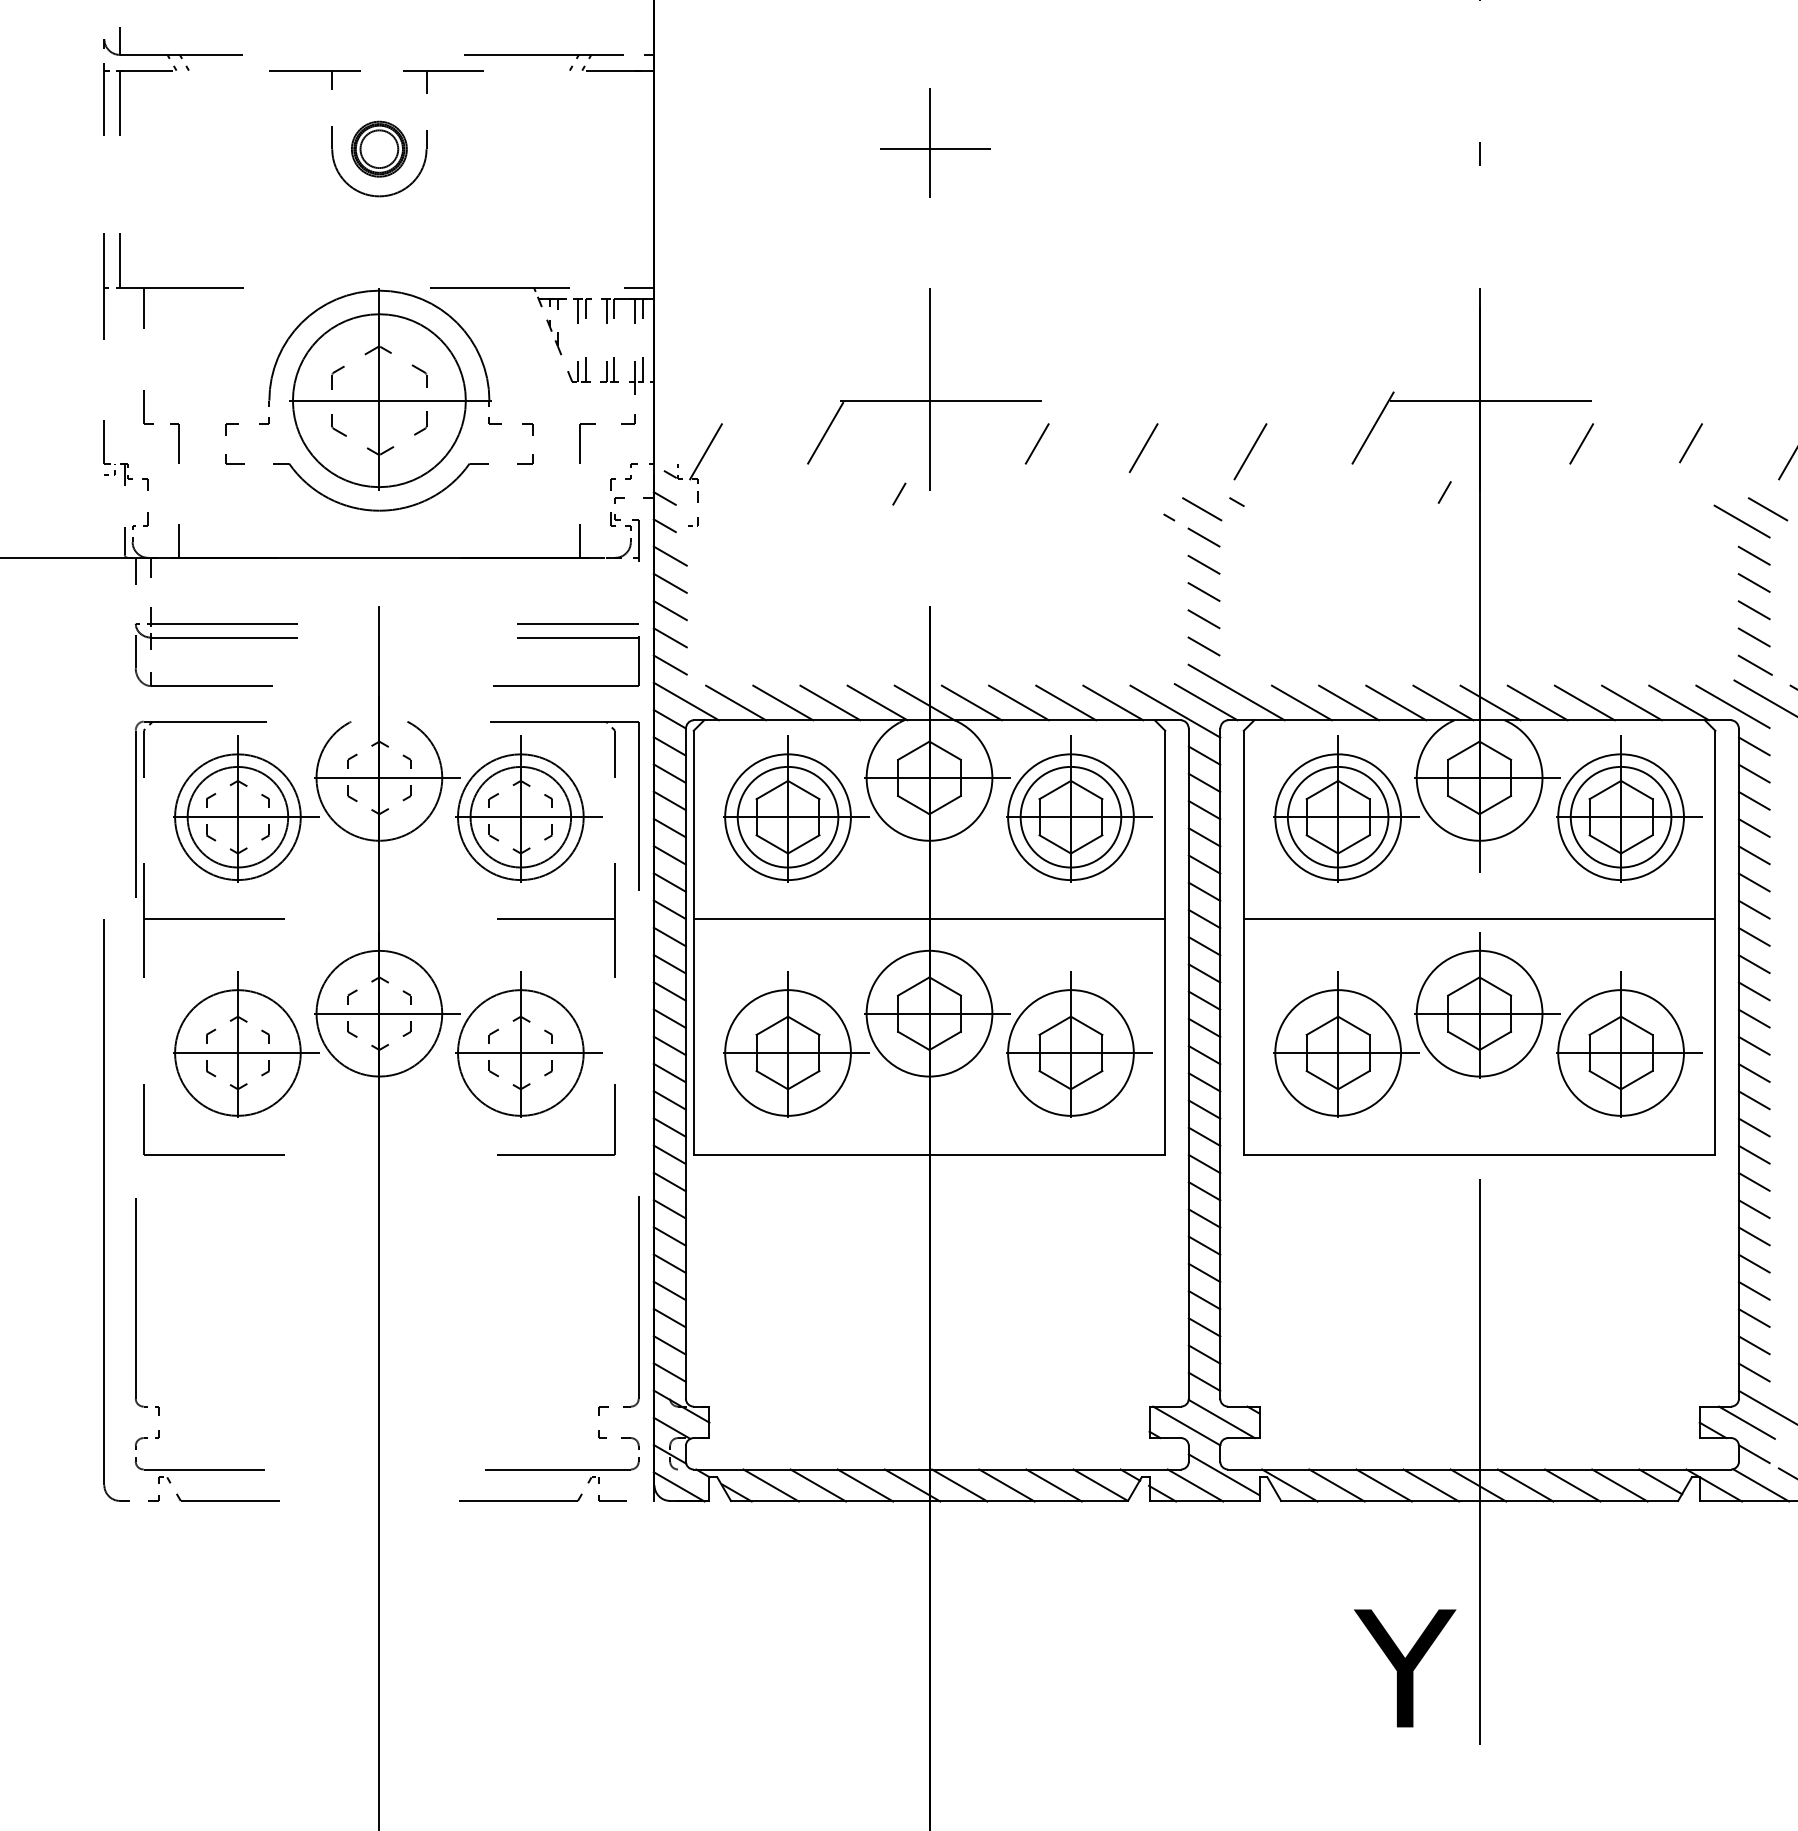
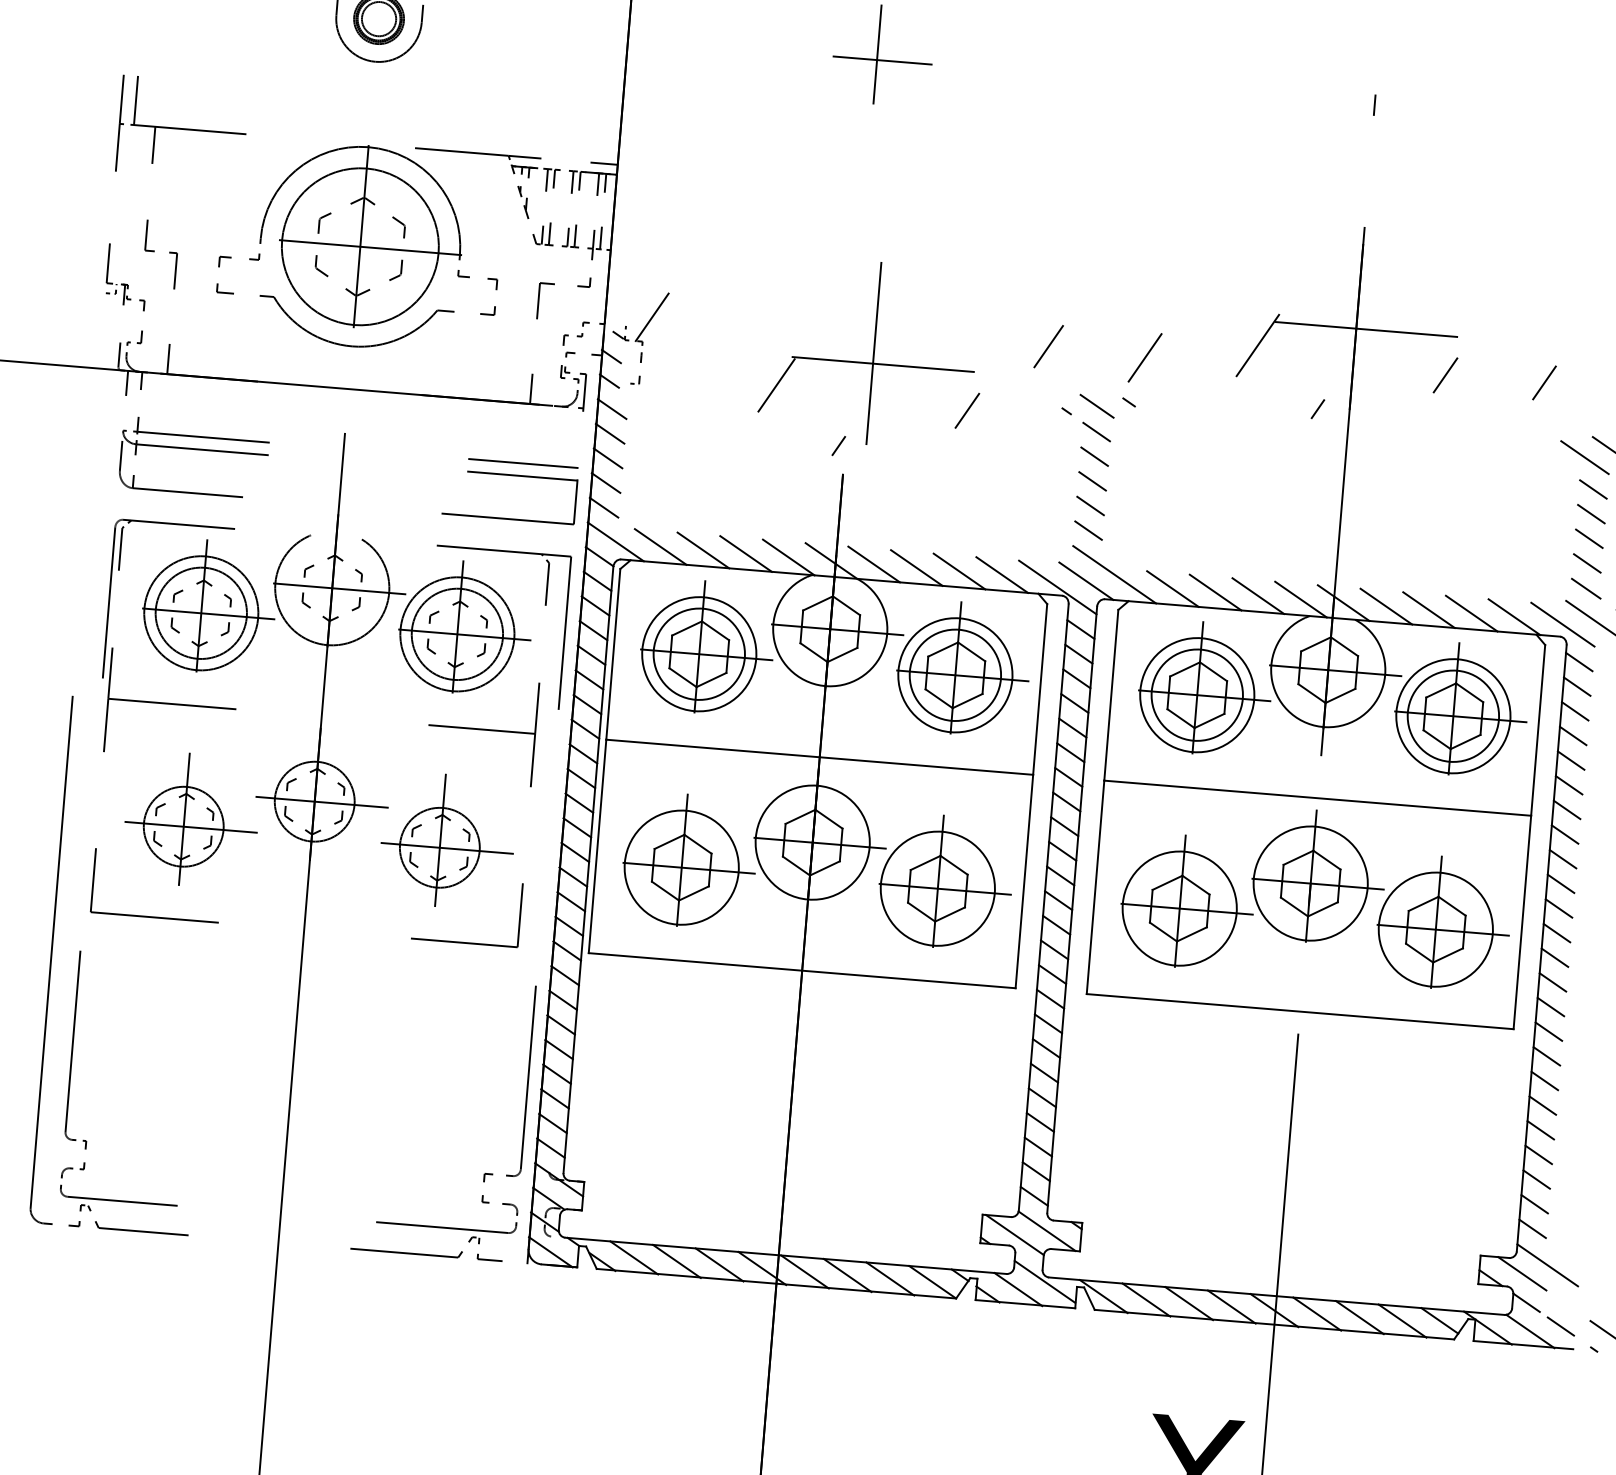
part: (928, 396) -> (872, 359), moved
circle: (379, 1013) -> (314, 801), size x0.7
circle: (237, 1052) -> (183, 826), size x0.7
circle: (520, 1052) -> (439, 847), size x0.7

